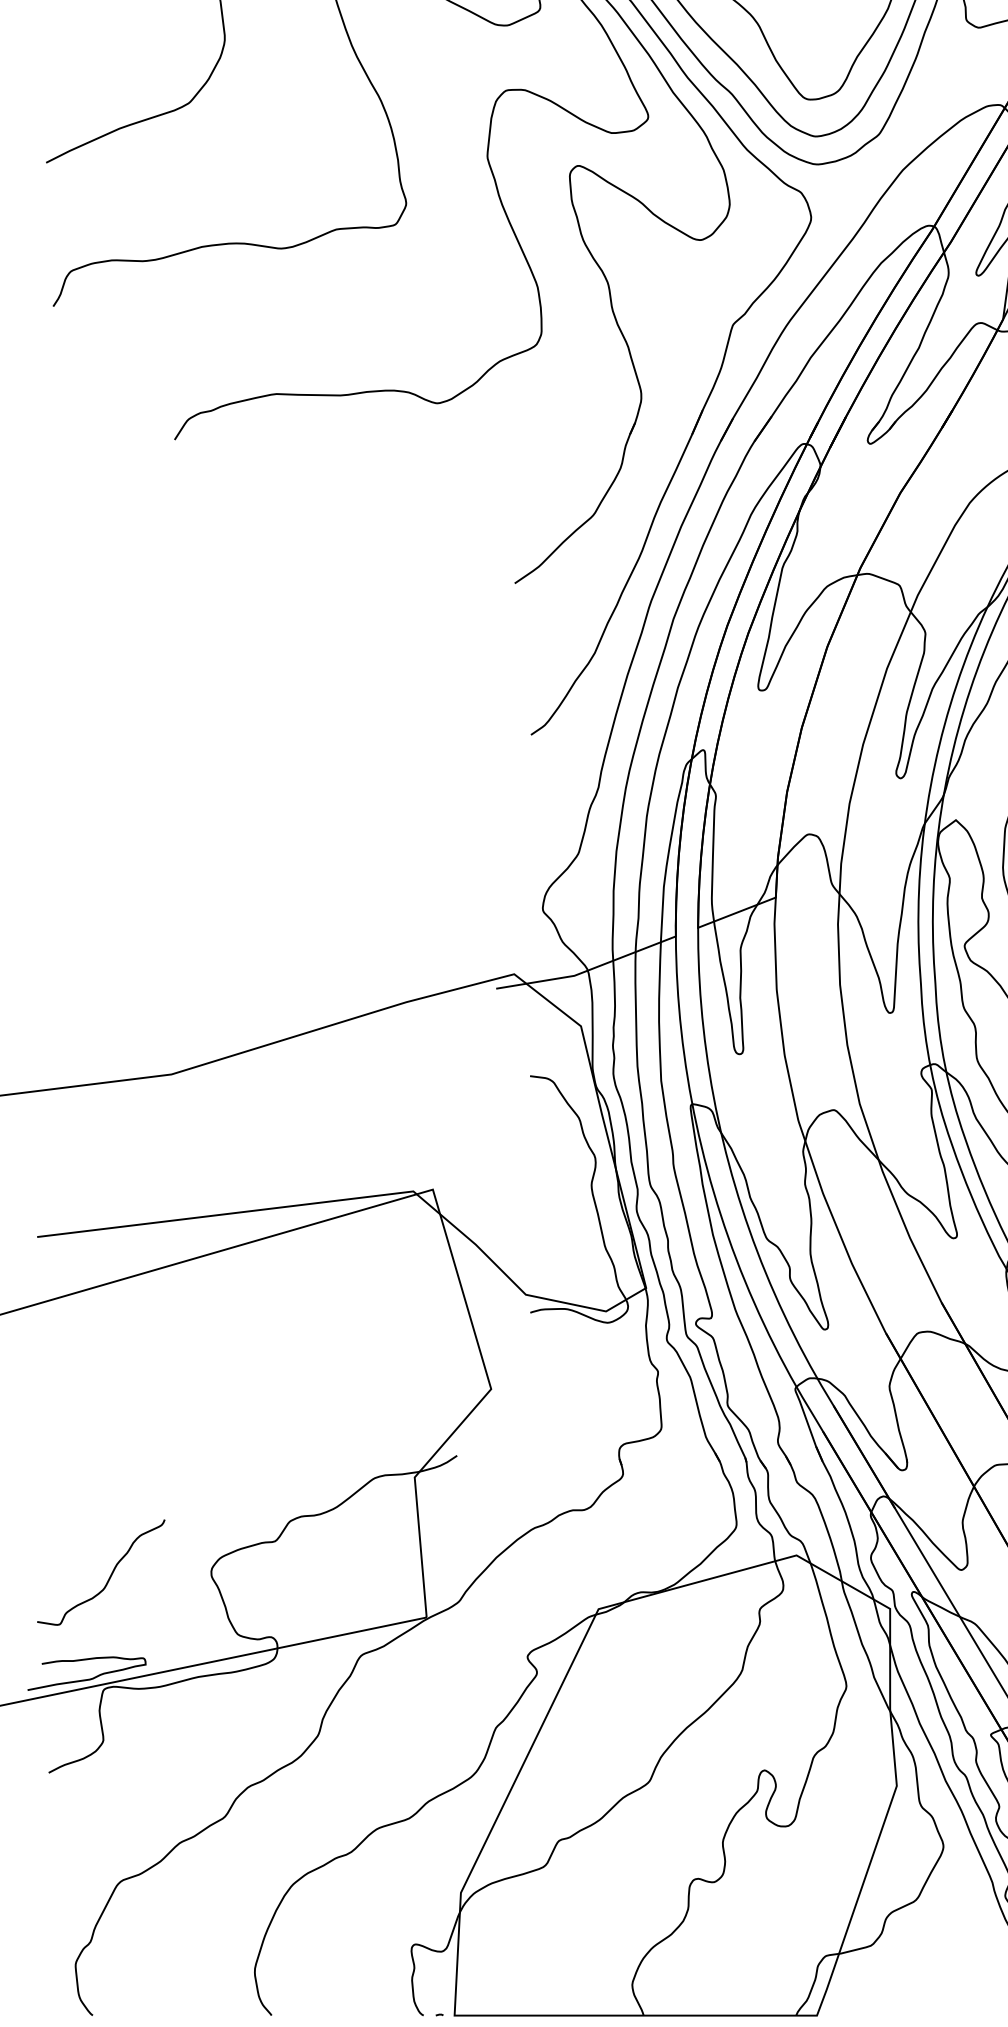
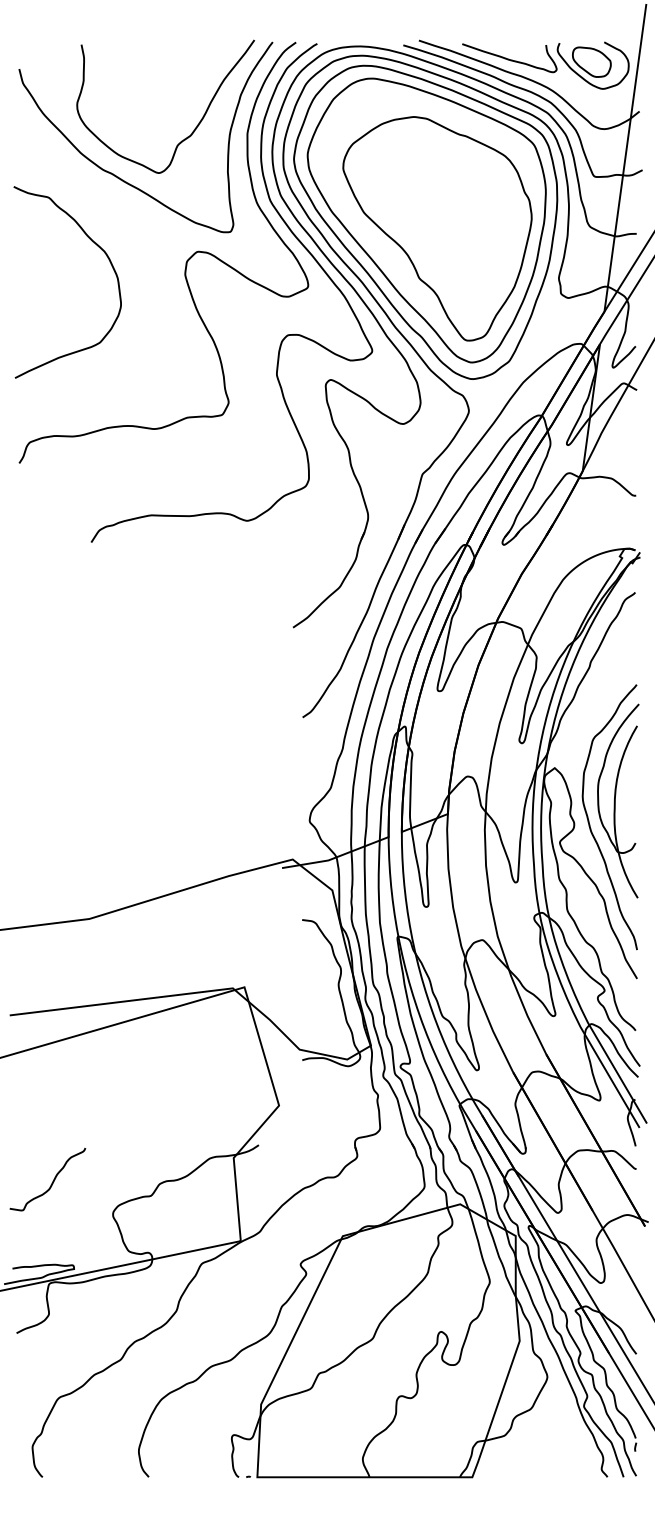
curve: (109, 1576) -> (52, 1181), moved

